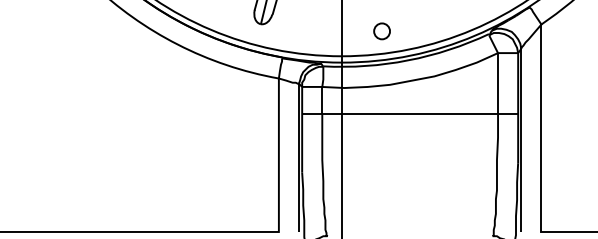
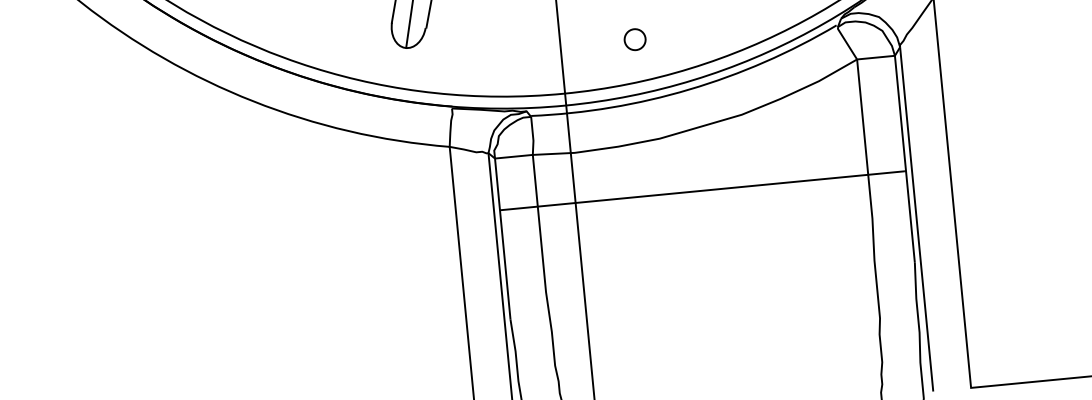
circle: (381, 31) -> (634, 39), size x0.7

